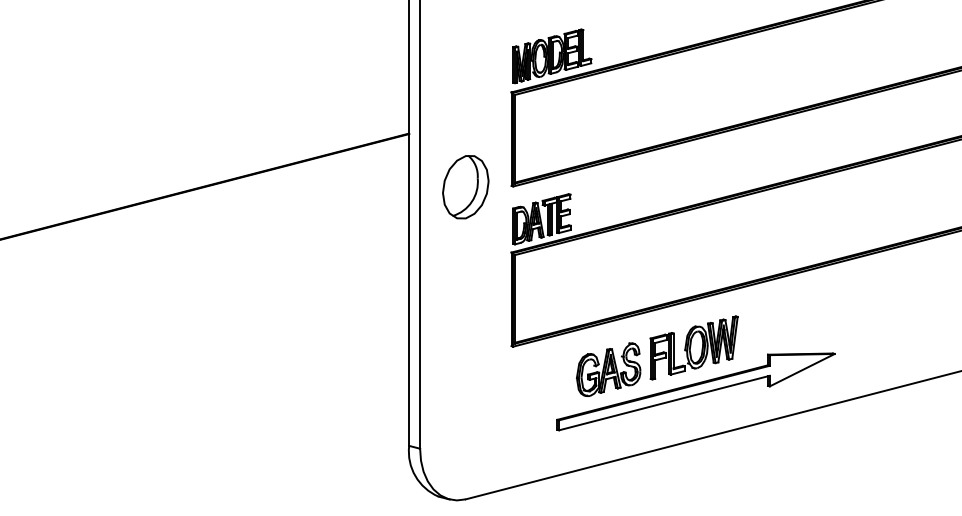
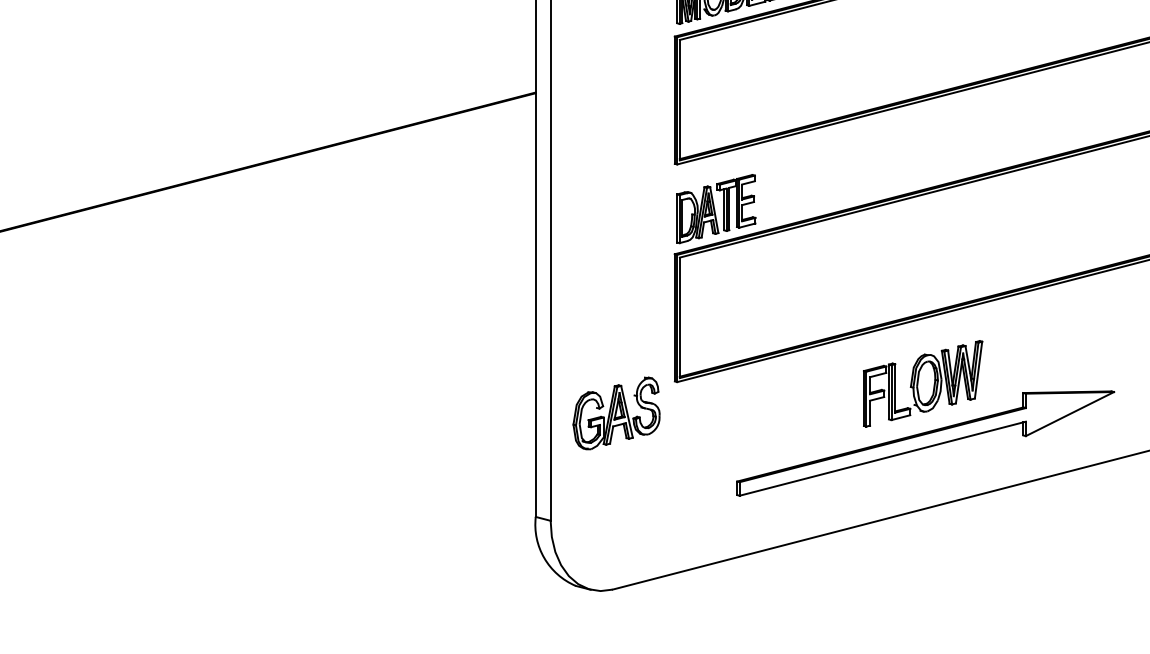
part: (465, 187) -> (612, 165), removed
part: (608, 369) -> (616, 413), moved

